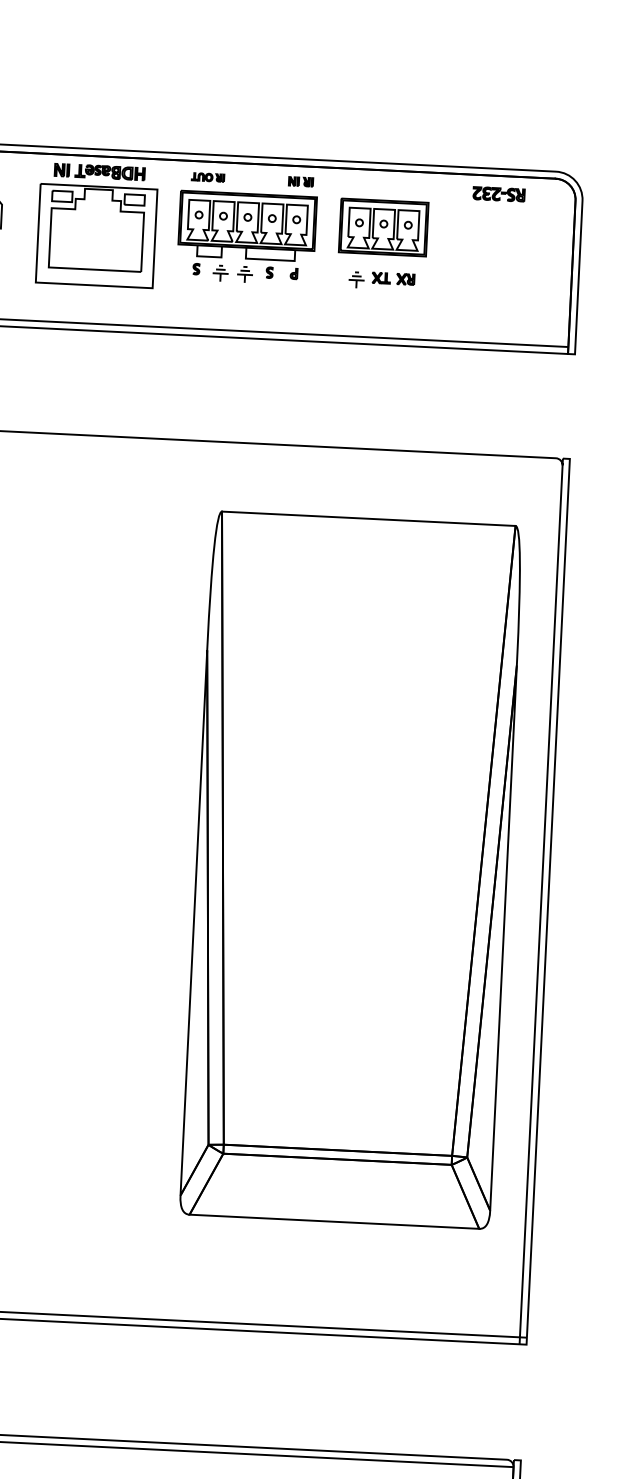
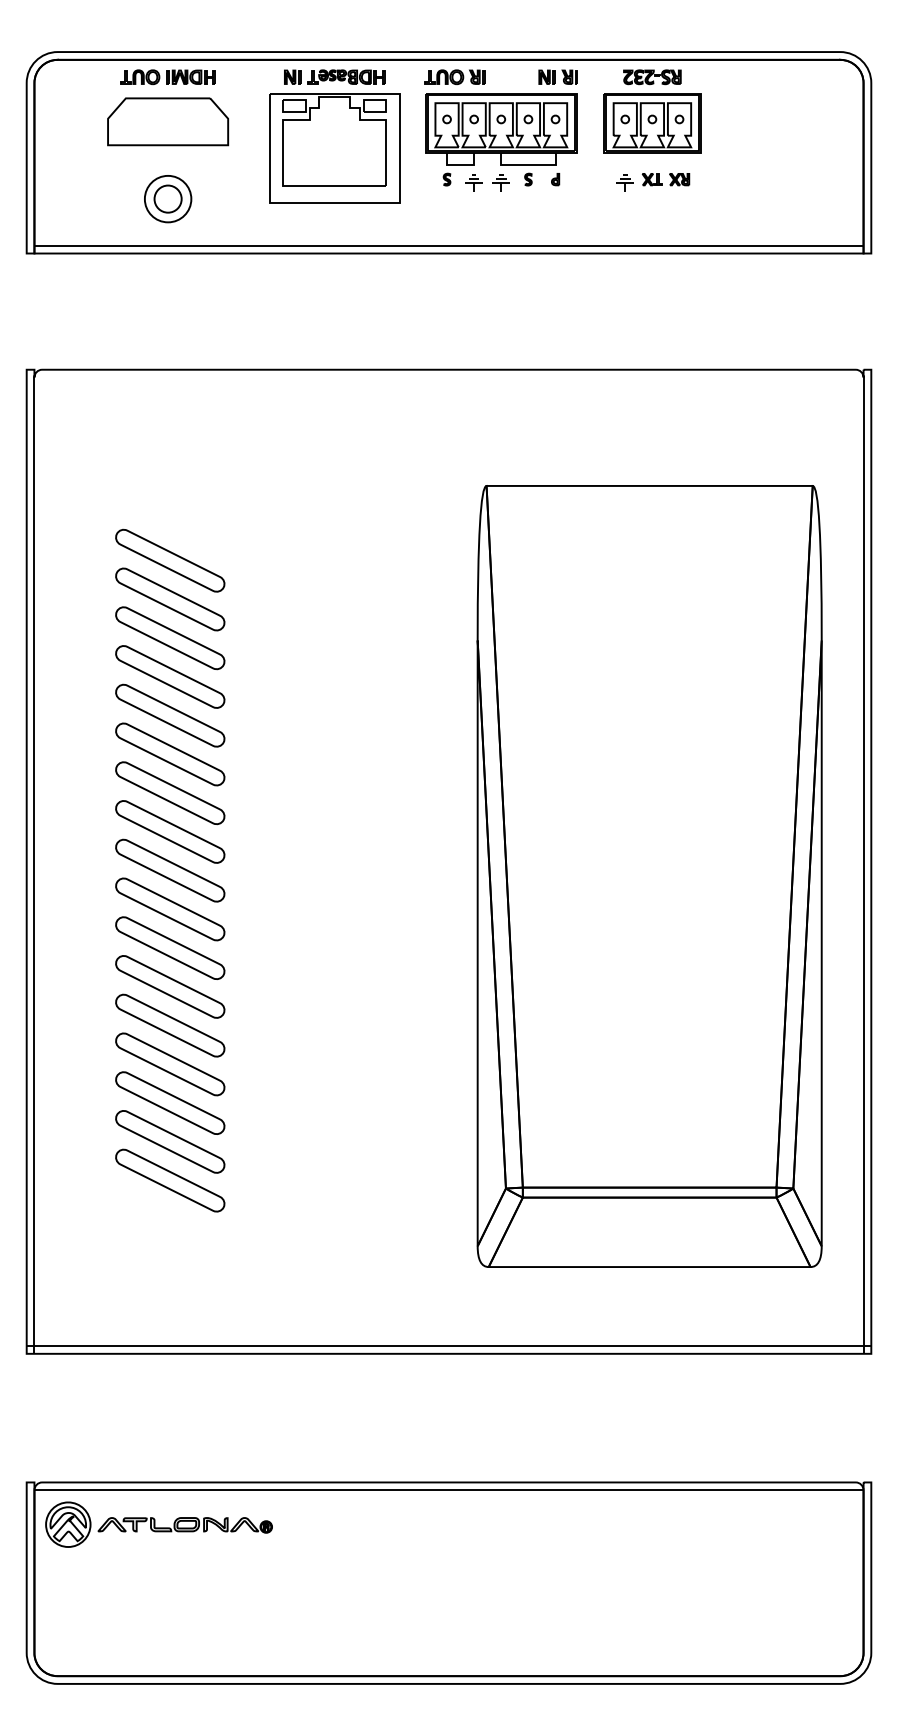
part: (207, 177) -> (454, 77), size x1.67
part: (300, 181) -> (557, 76), size x1.43
part: (499, 194) -> (652, 77), moved
part: (351, 870) -> (649, 876), moved

